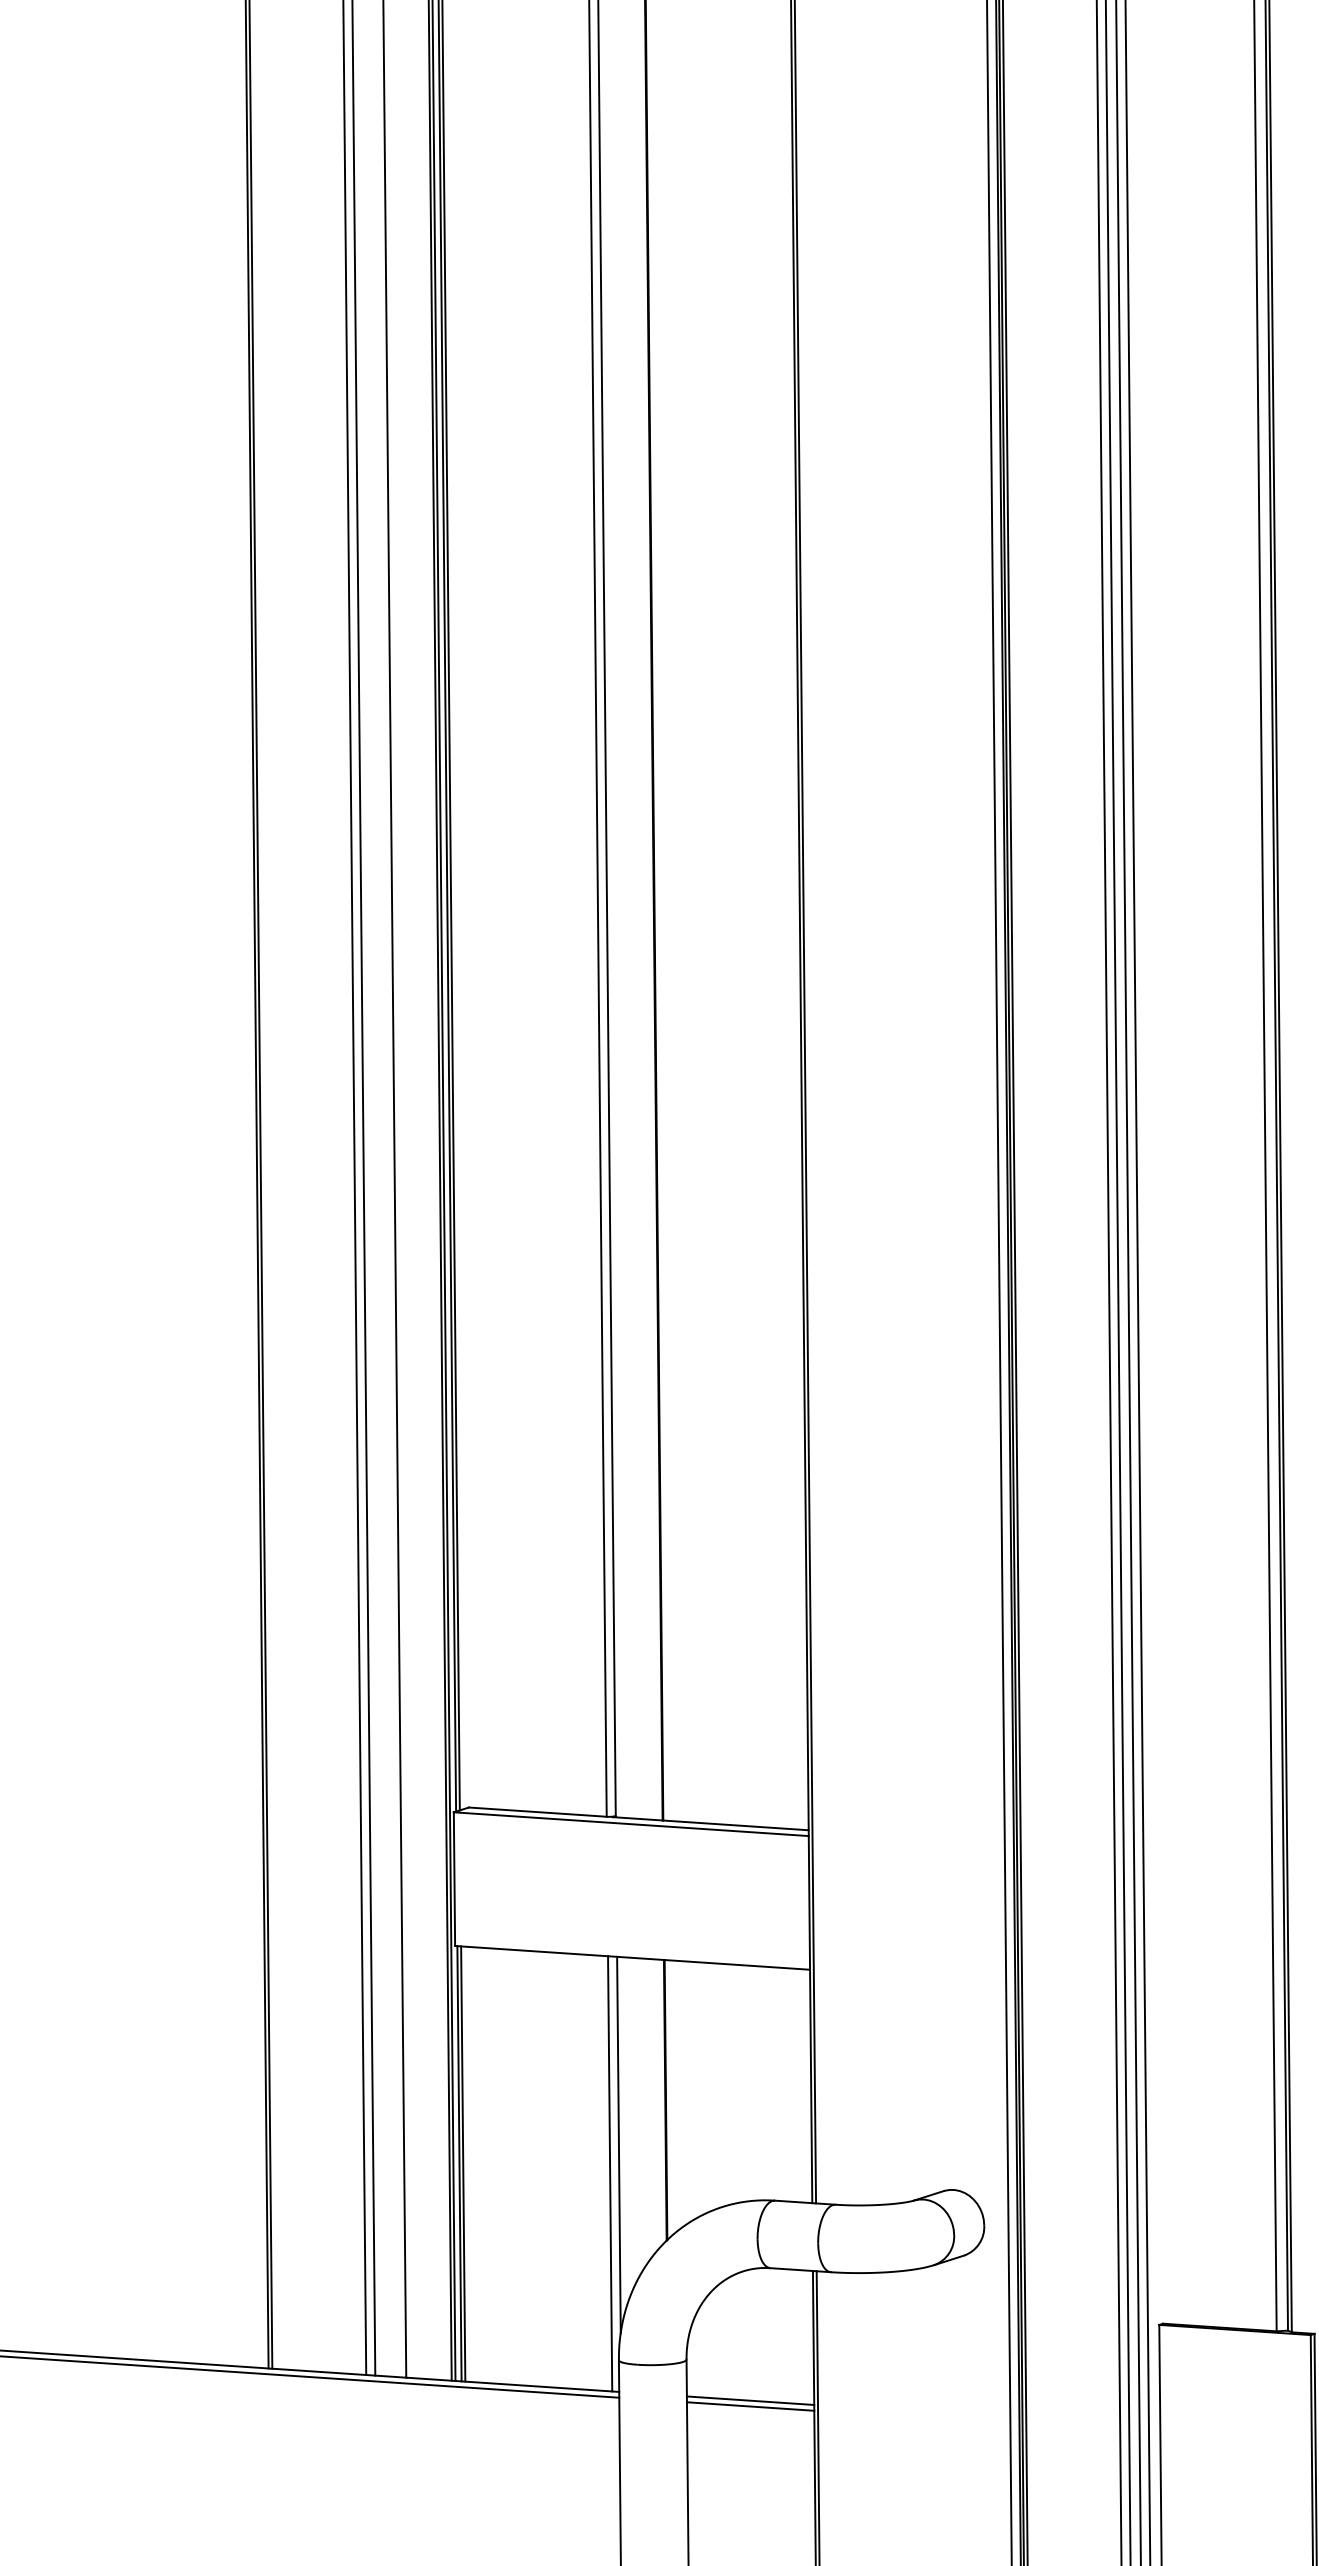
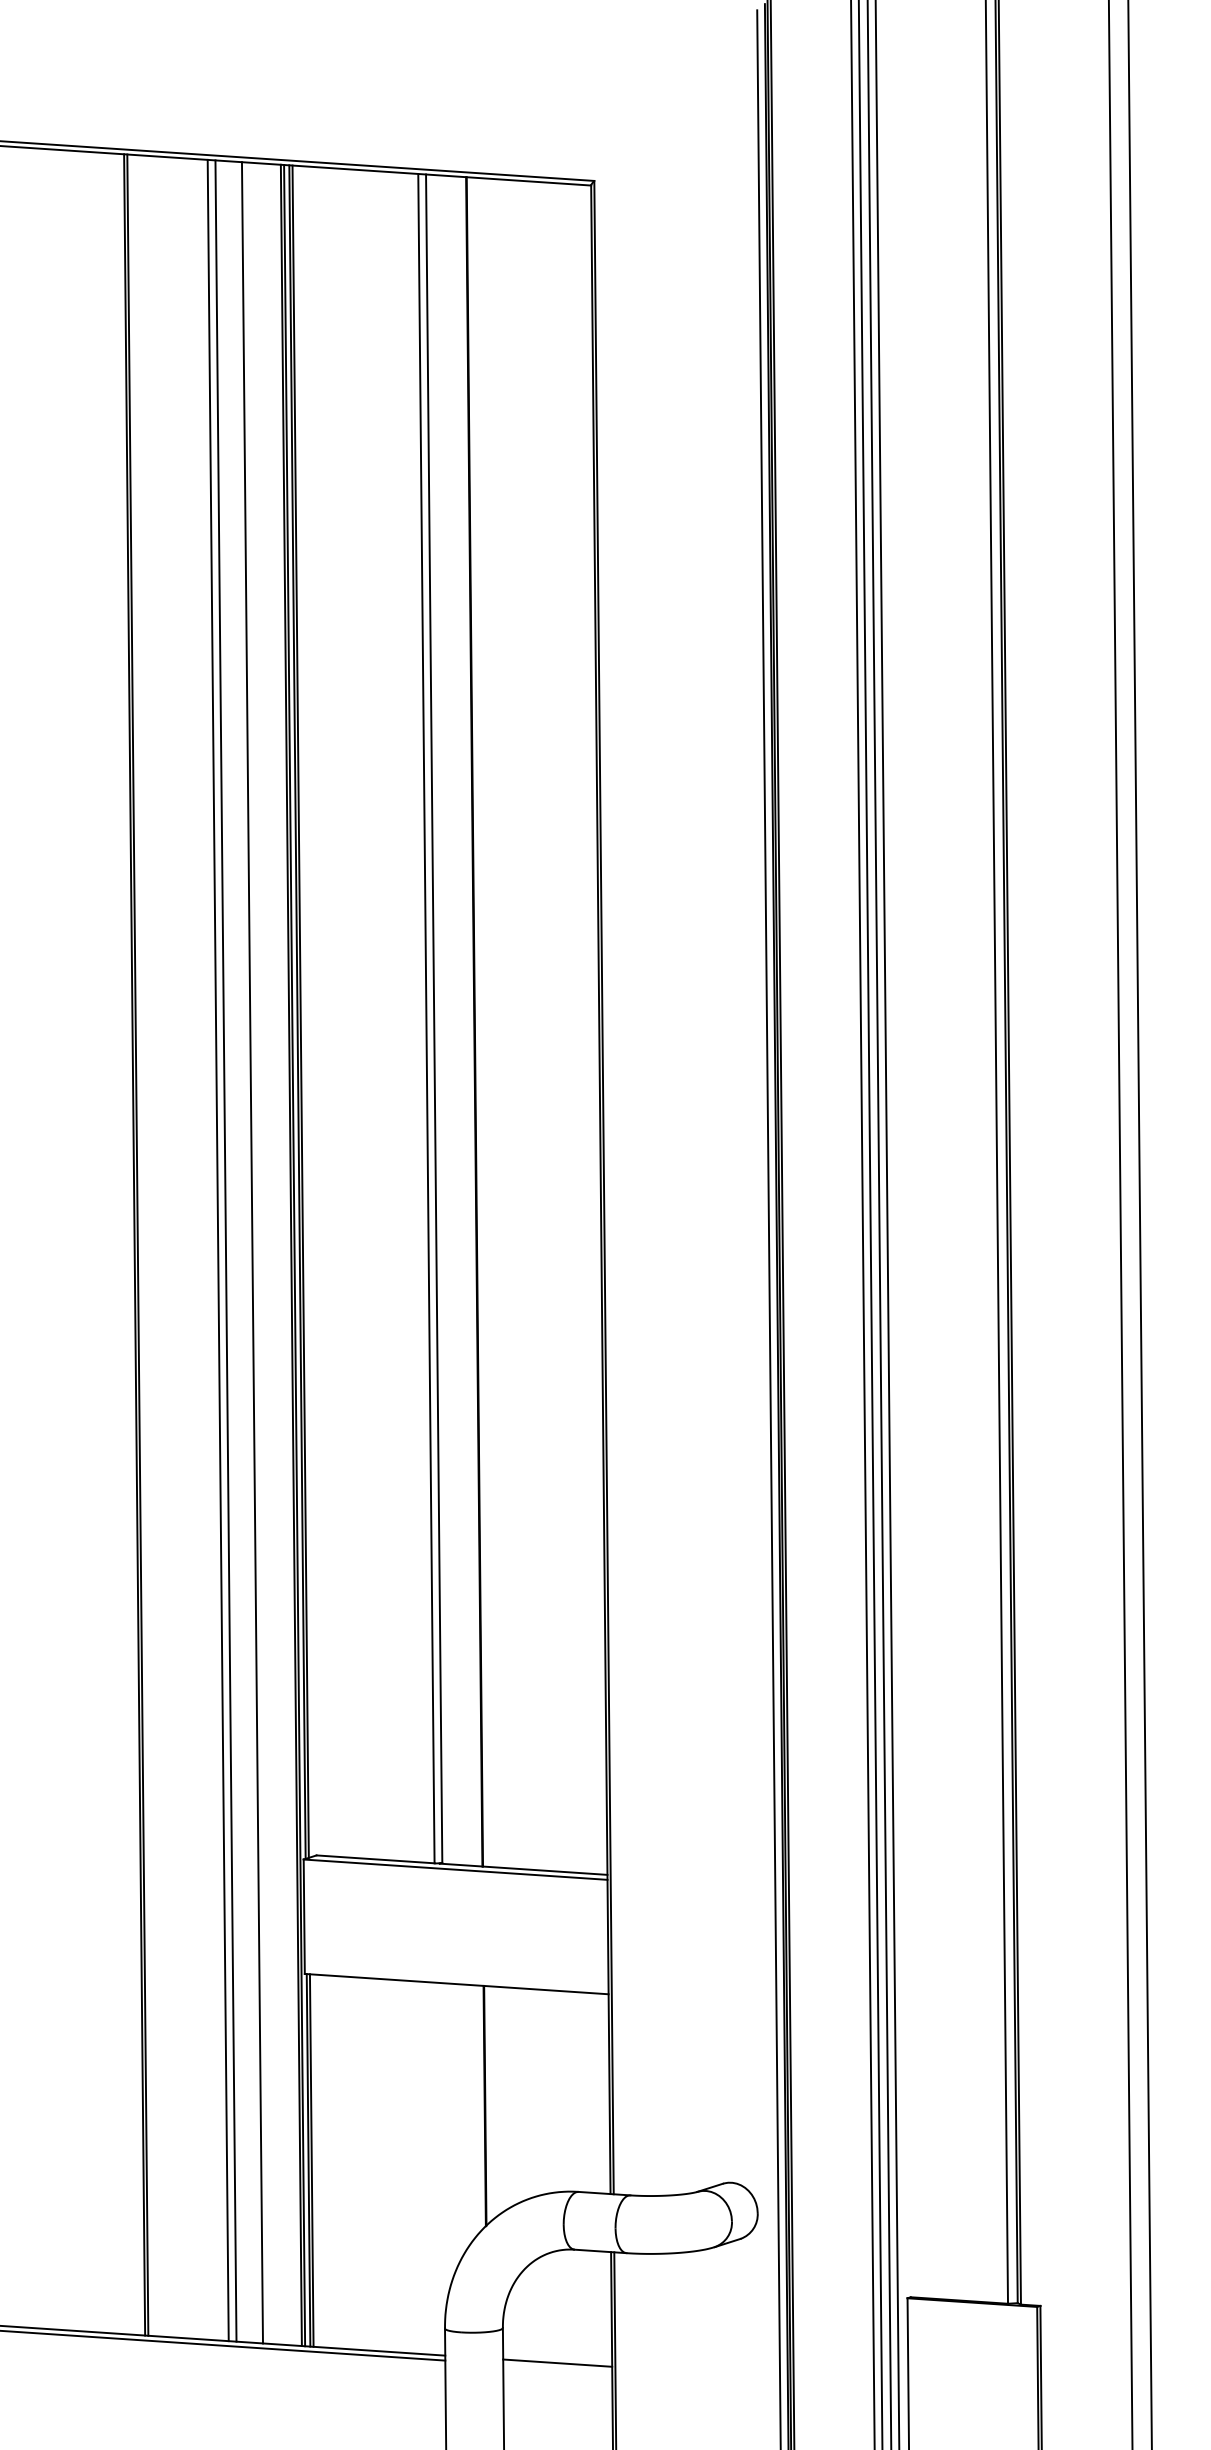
line: (618, 2145) -> (444, 2144), removed
line: (610, 2173) -> (437, 2168), removed
line: (750, 2405) -> (557, 2367), removed

